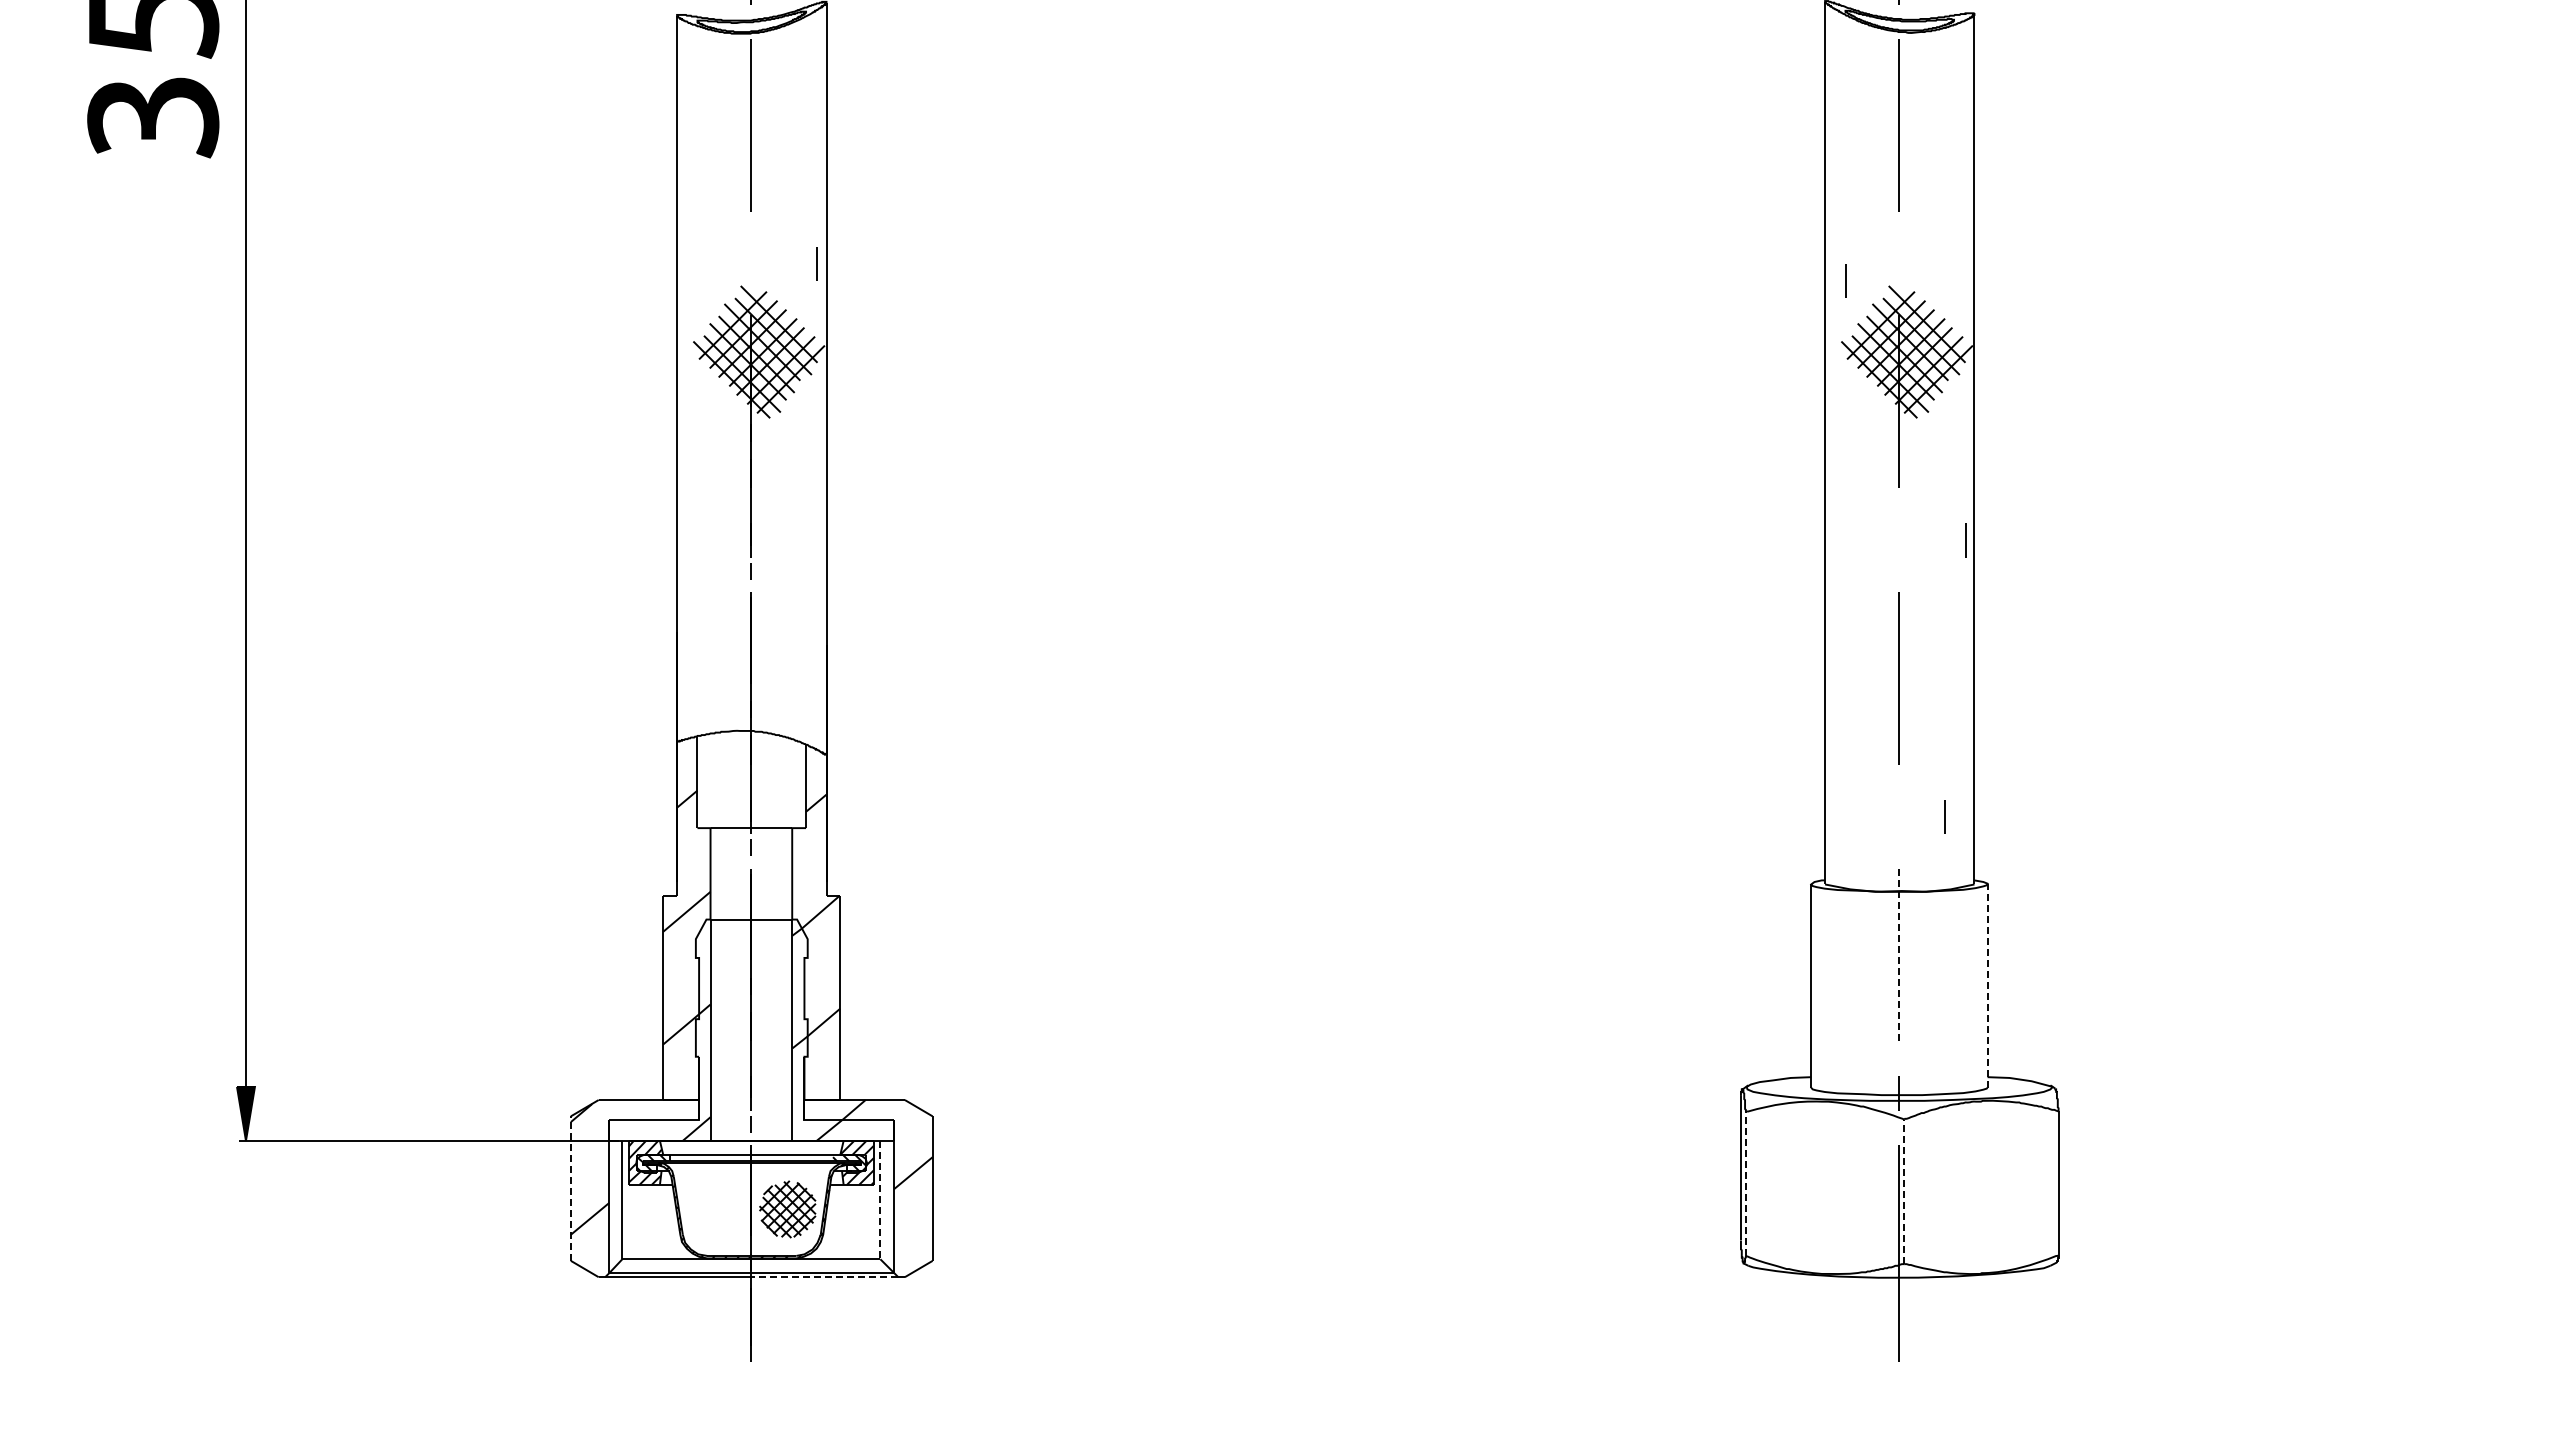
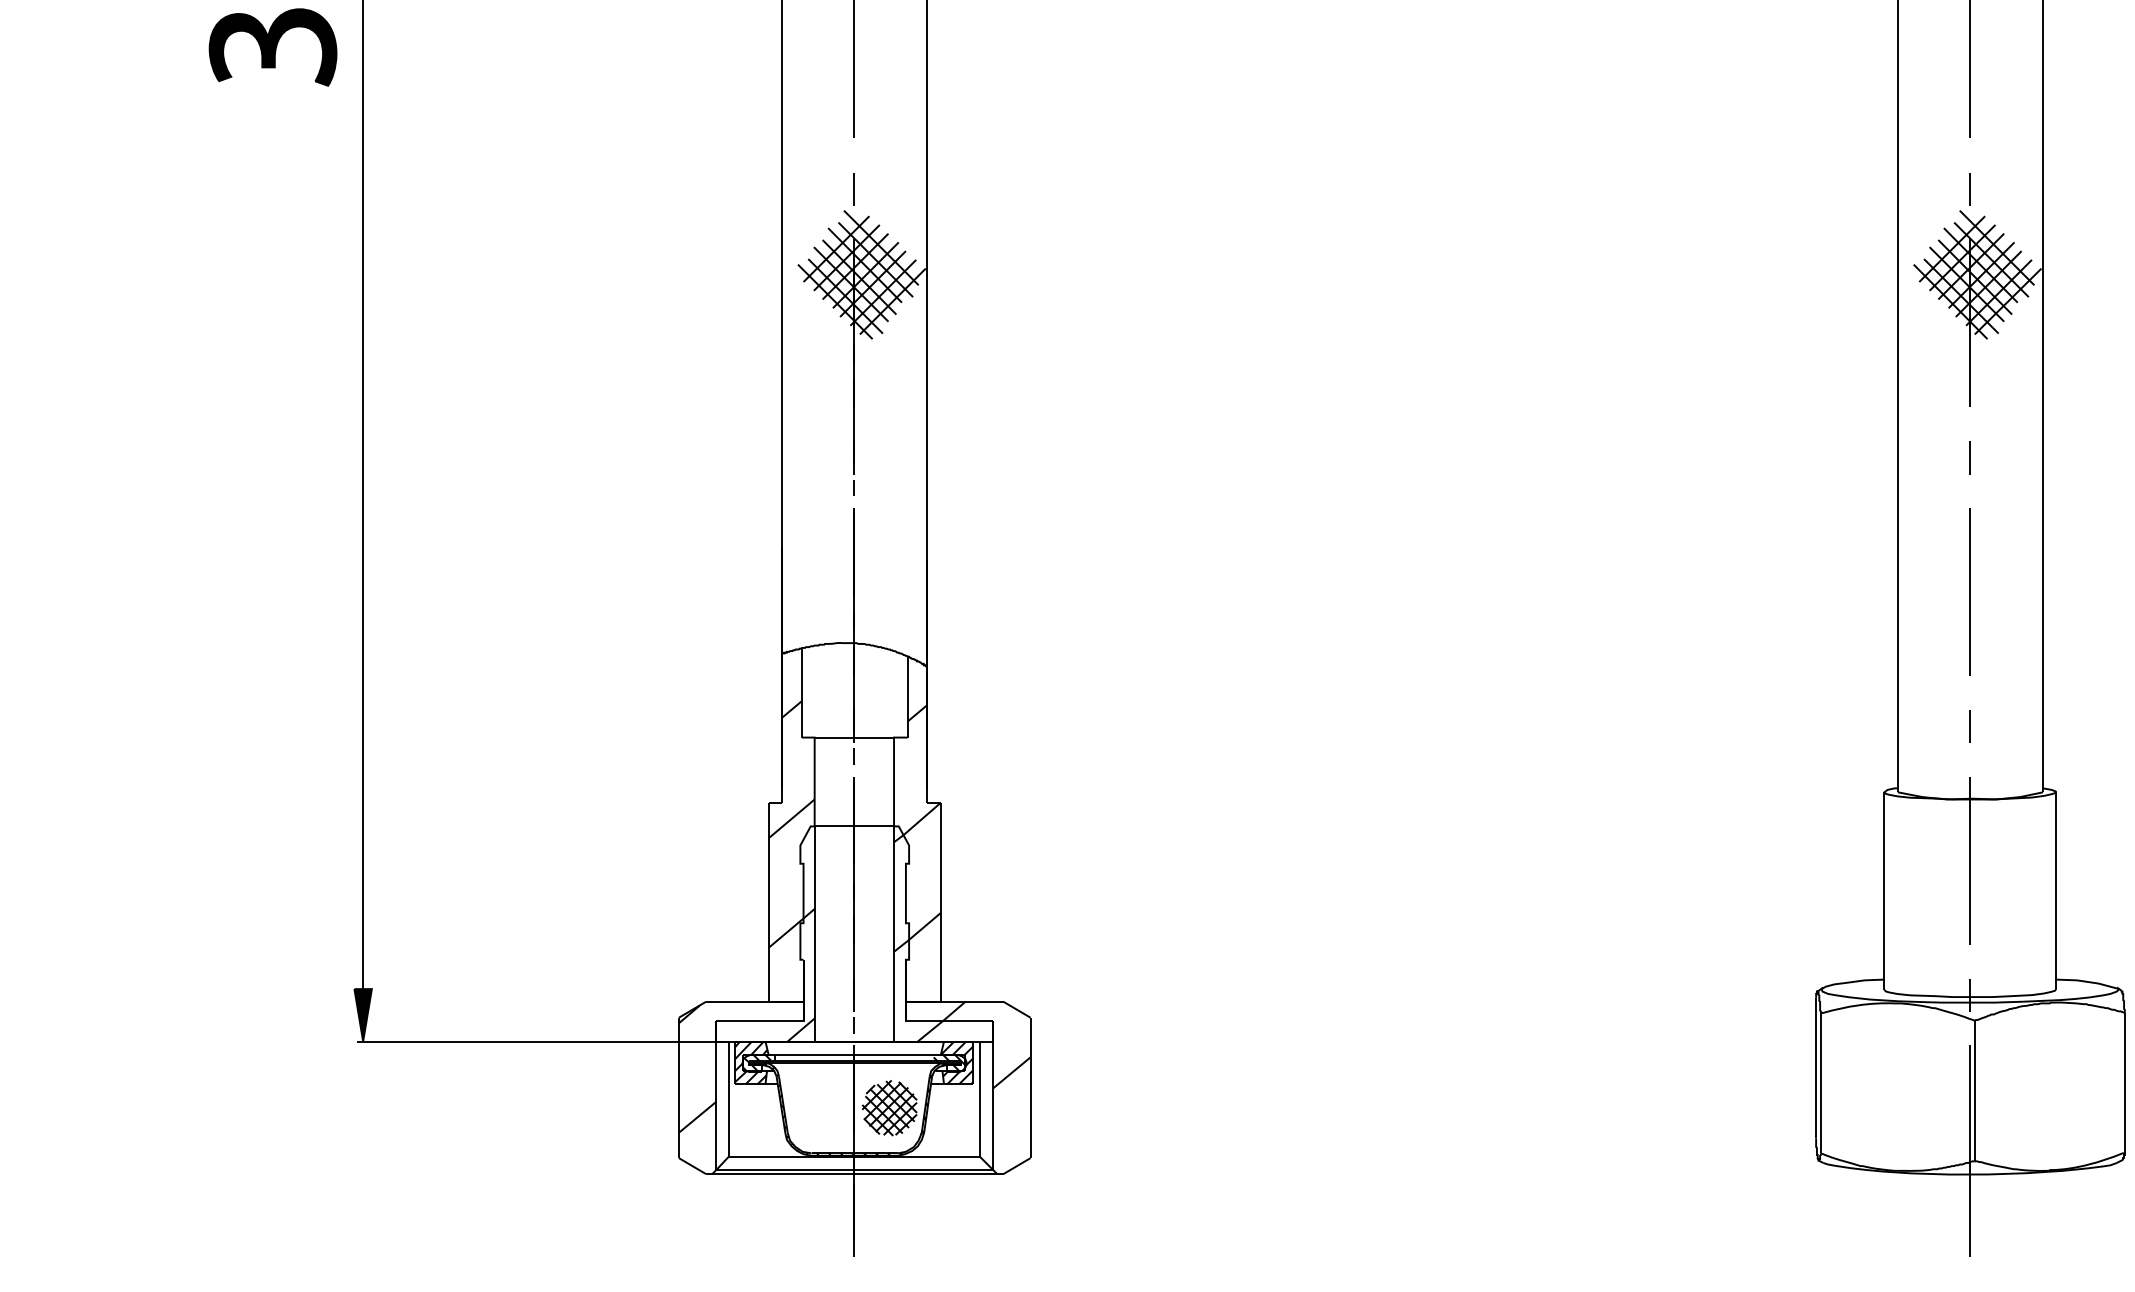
line: (816, 263) -> (853, 188), moved
line: (1845, 280) -> (1969, 188), moved
line: (1965, 540) -> (1969, 458), moved
line: (1944, 816) -> (1969, 726), moved
line: (1899, 955) -> (1970, 861), dashed -> solid
line: (1987, 986) -> (2055, 891), dashed -> solid
line: (1745, 1183) -> (1820, 1082), dashed -> solid
line: (570, 1188) -> (678, 1087), dashed -> solid
line: (1904, 1191) -> (1975, 1090), dashed -> solid
line: (880, 1200) -> (979, 1099), dashed -> solid
line: (824, 1277) -> (925, 1174), dashed -> solid

